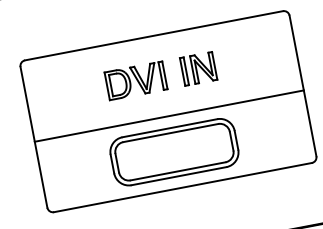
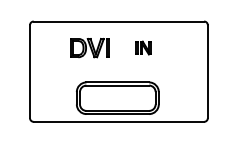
part: (198, 67) -> (143, 47), size x0.7
part: (135, 81) -> (89, 48), moved
line: (168, 116) -> (118, 74), removed

